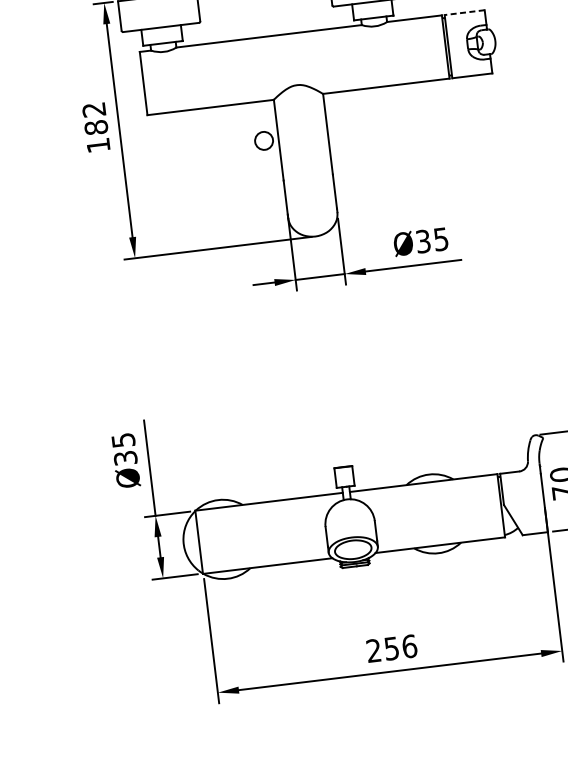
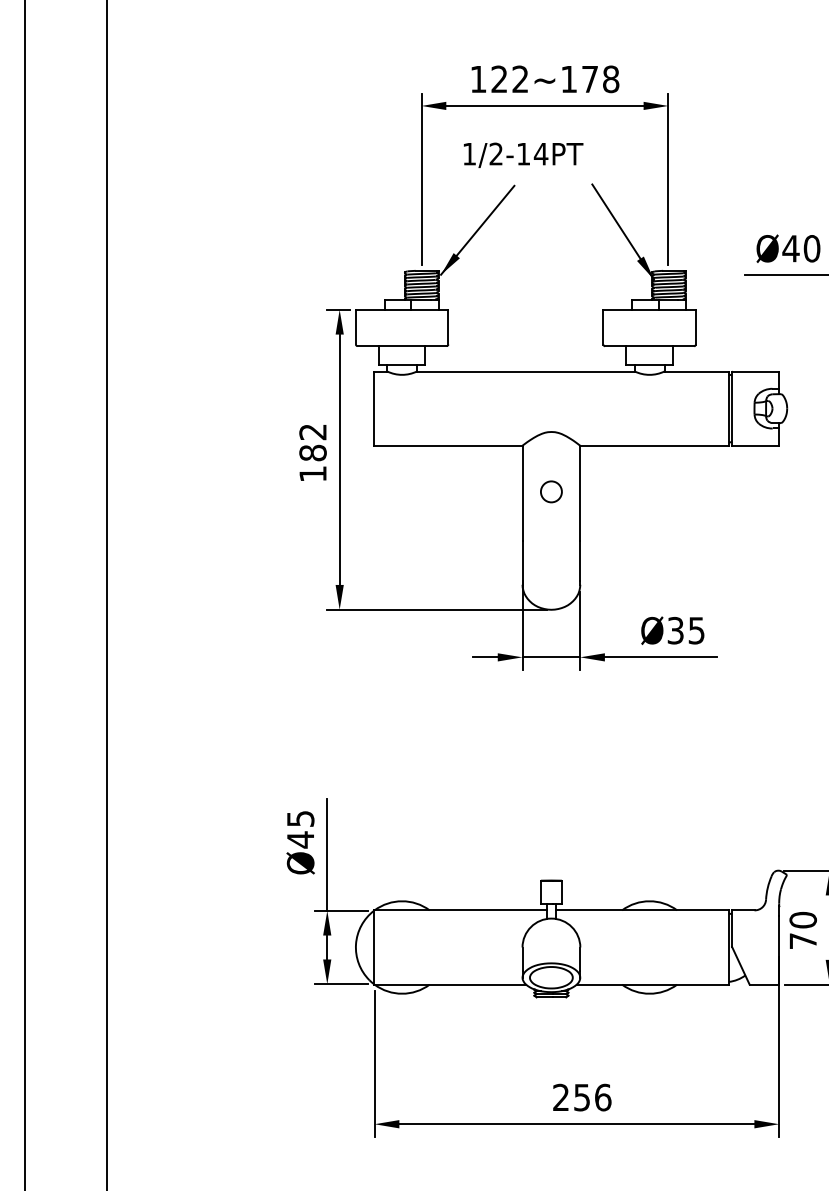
line: (464, 12) -> (755, 371), dashed -> solid
circle: (264, 140) -> (551, 491), moved
text: (125, 457) -> (300, 839), Ø35 -> Ø45

